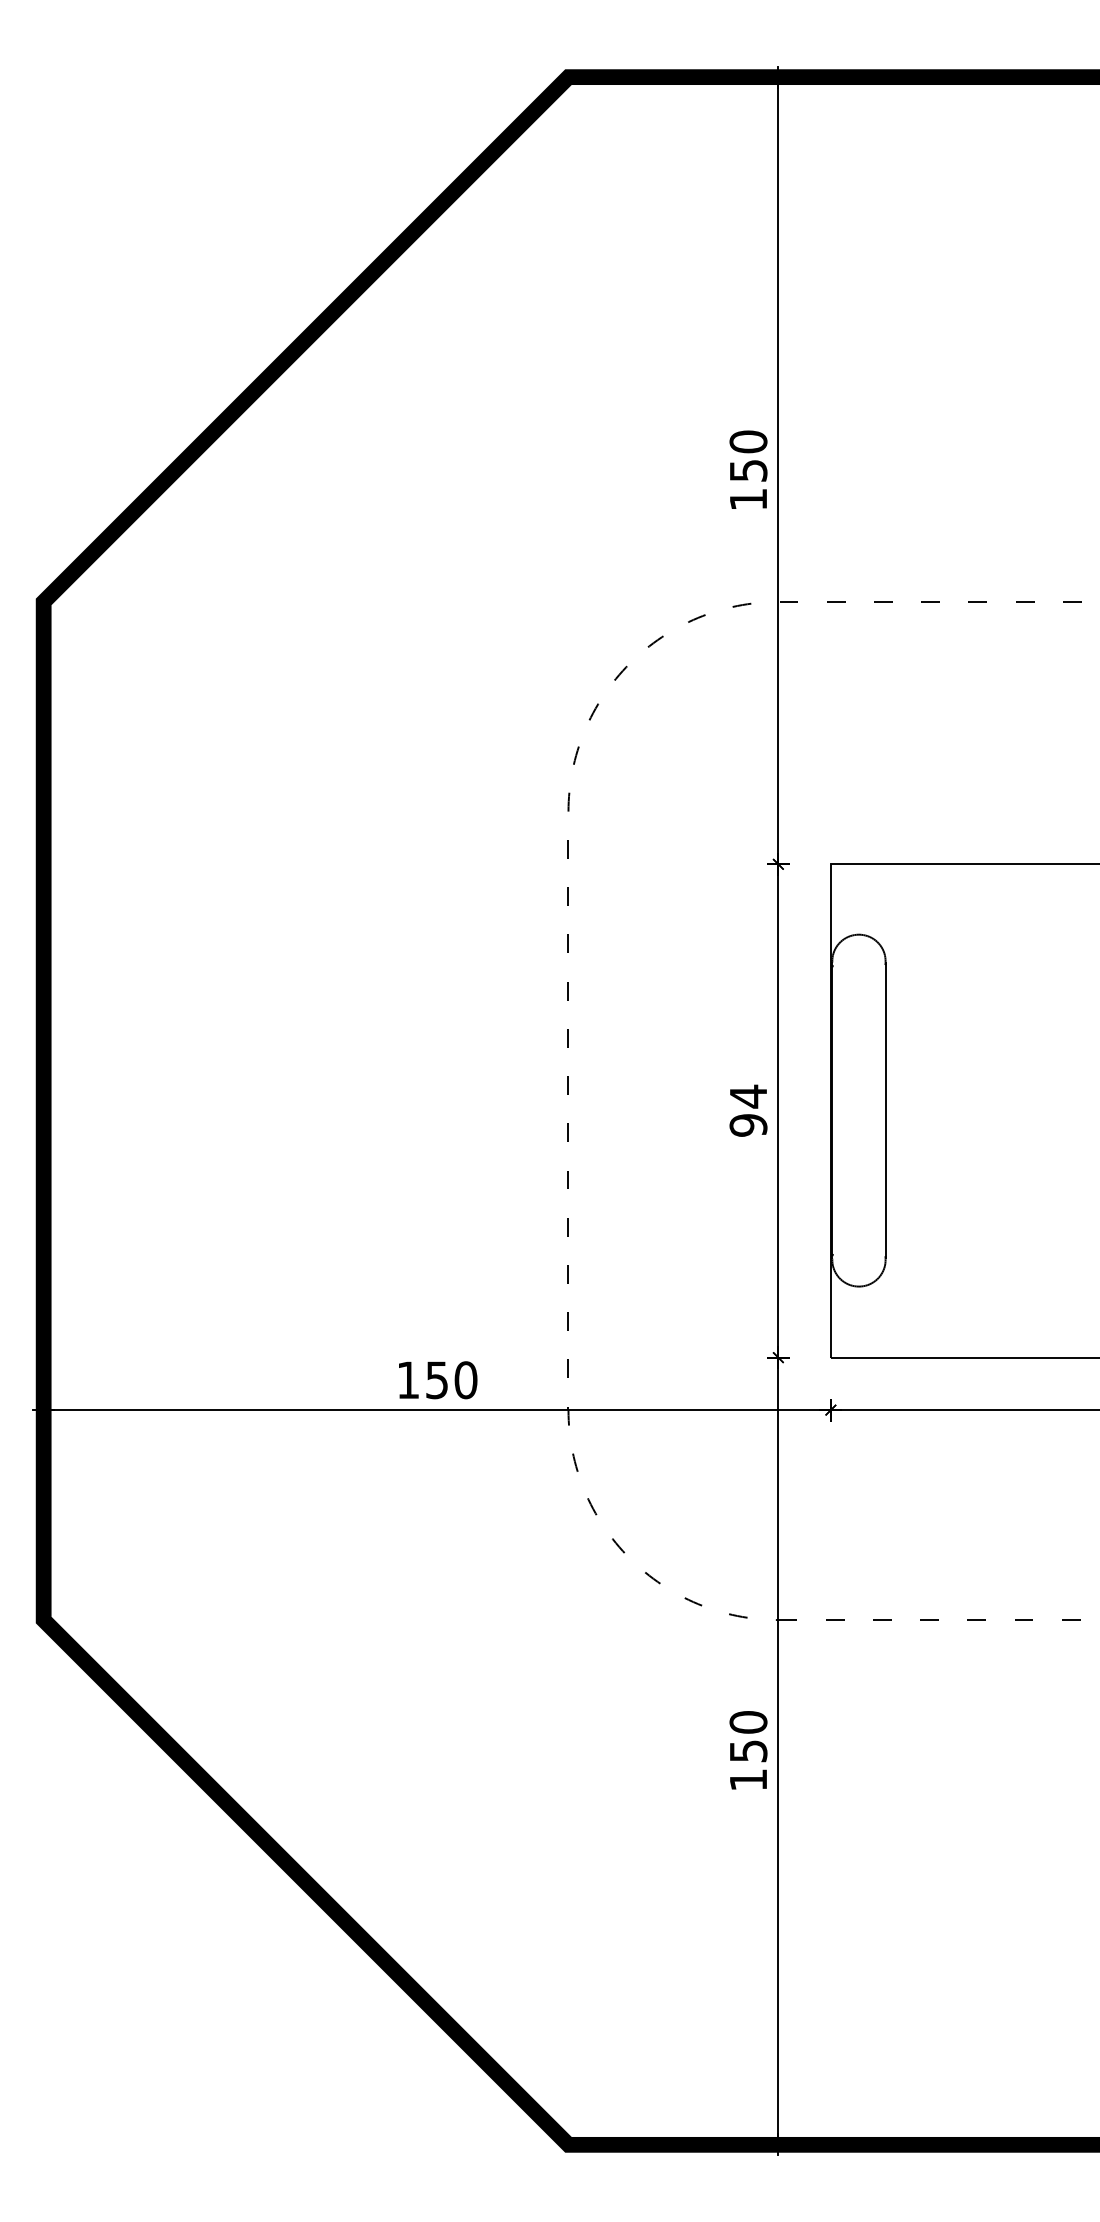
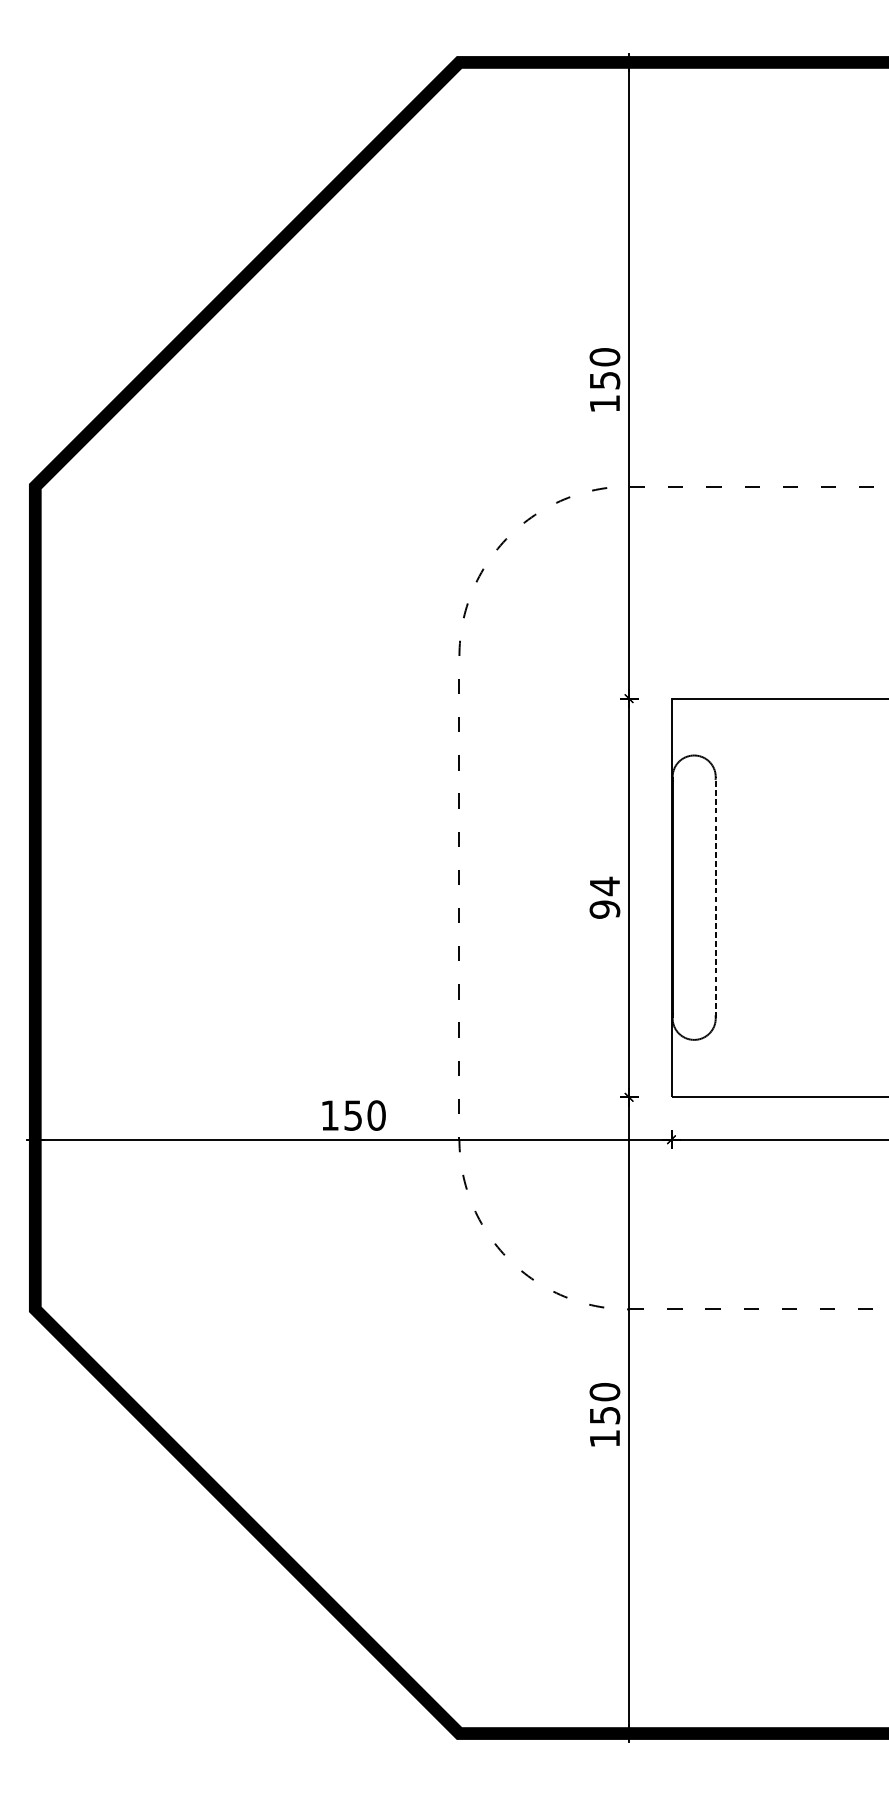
line: (885, 1110) -> (715, 897), solid -> dashed

